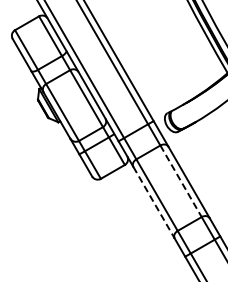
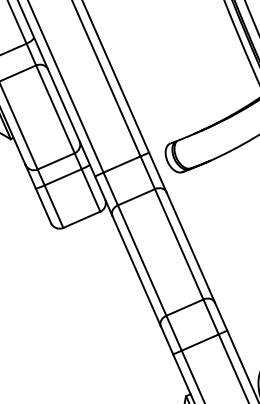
line: (181, 181) -> (179, 244), dashed -> solid
line: (154, 203) -> (137, 272), dashed -> solid

